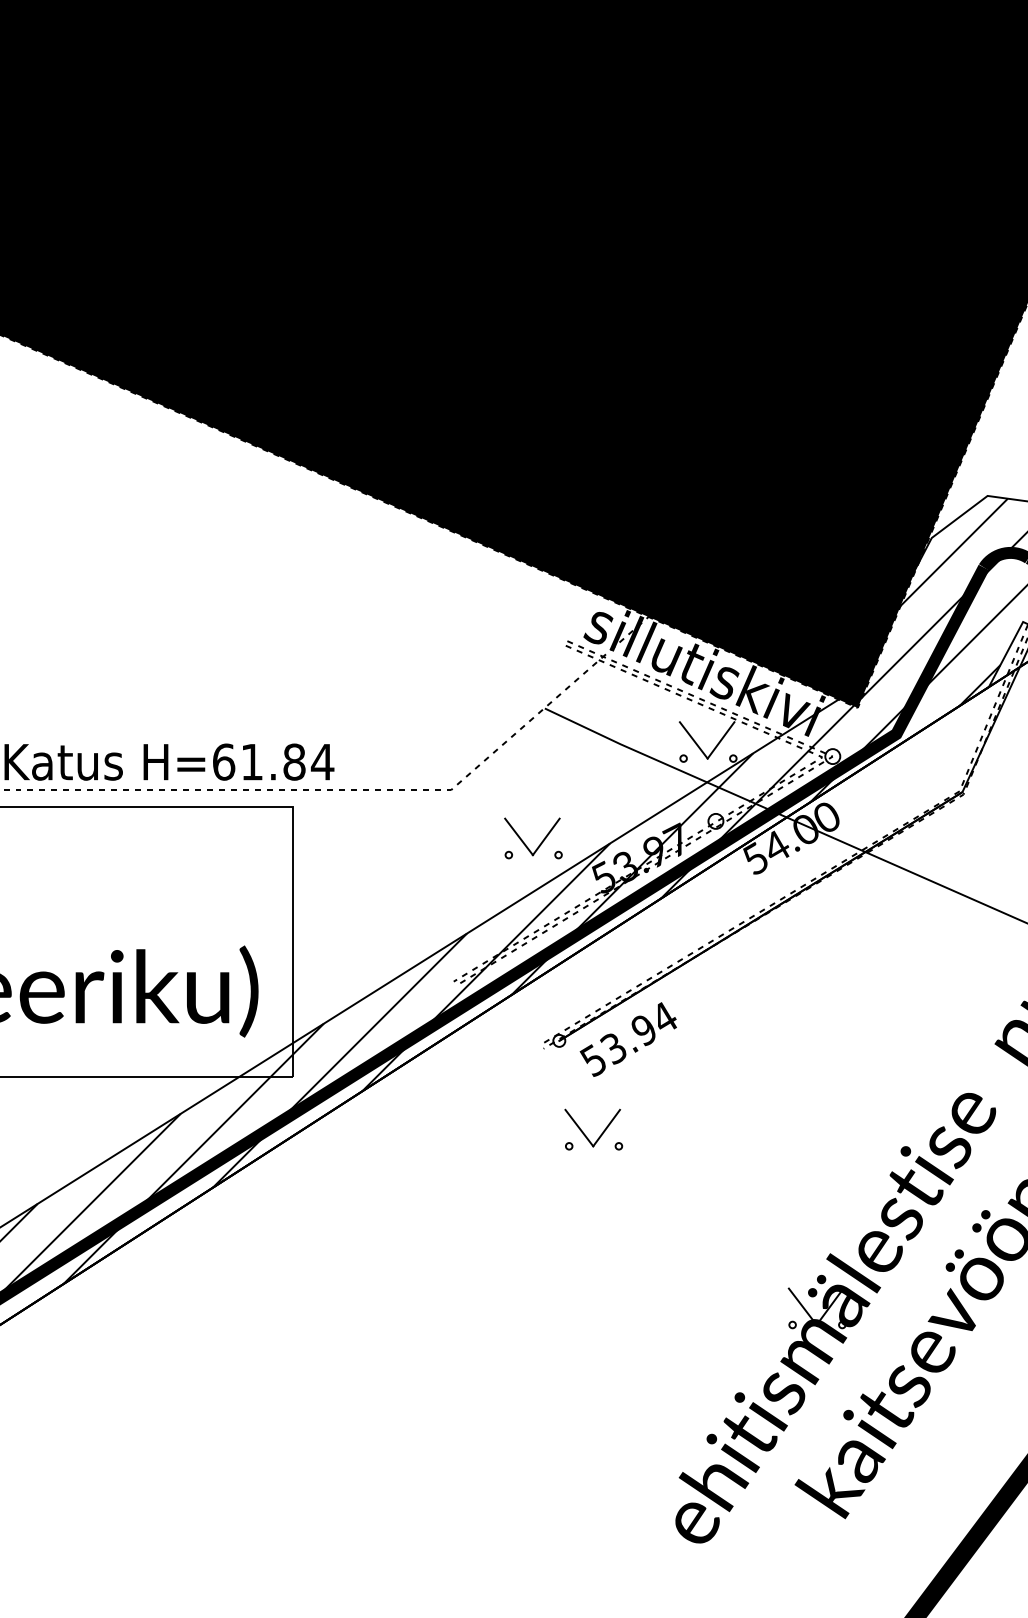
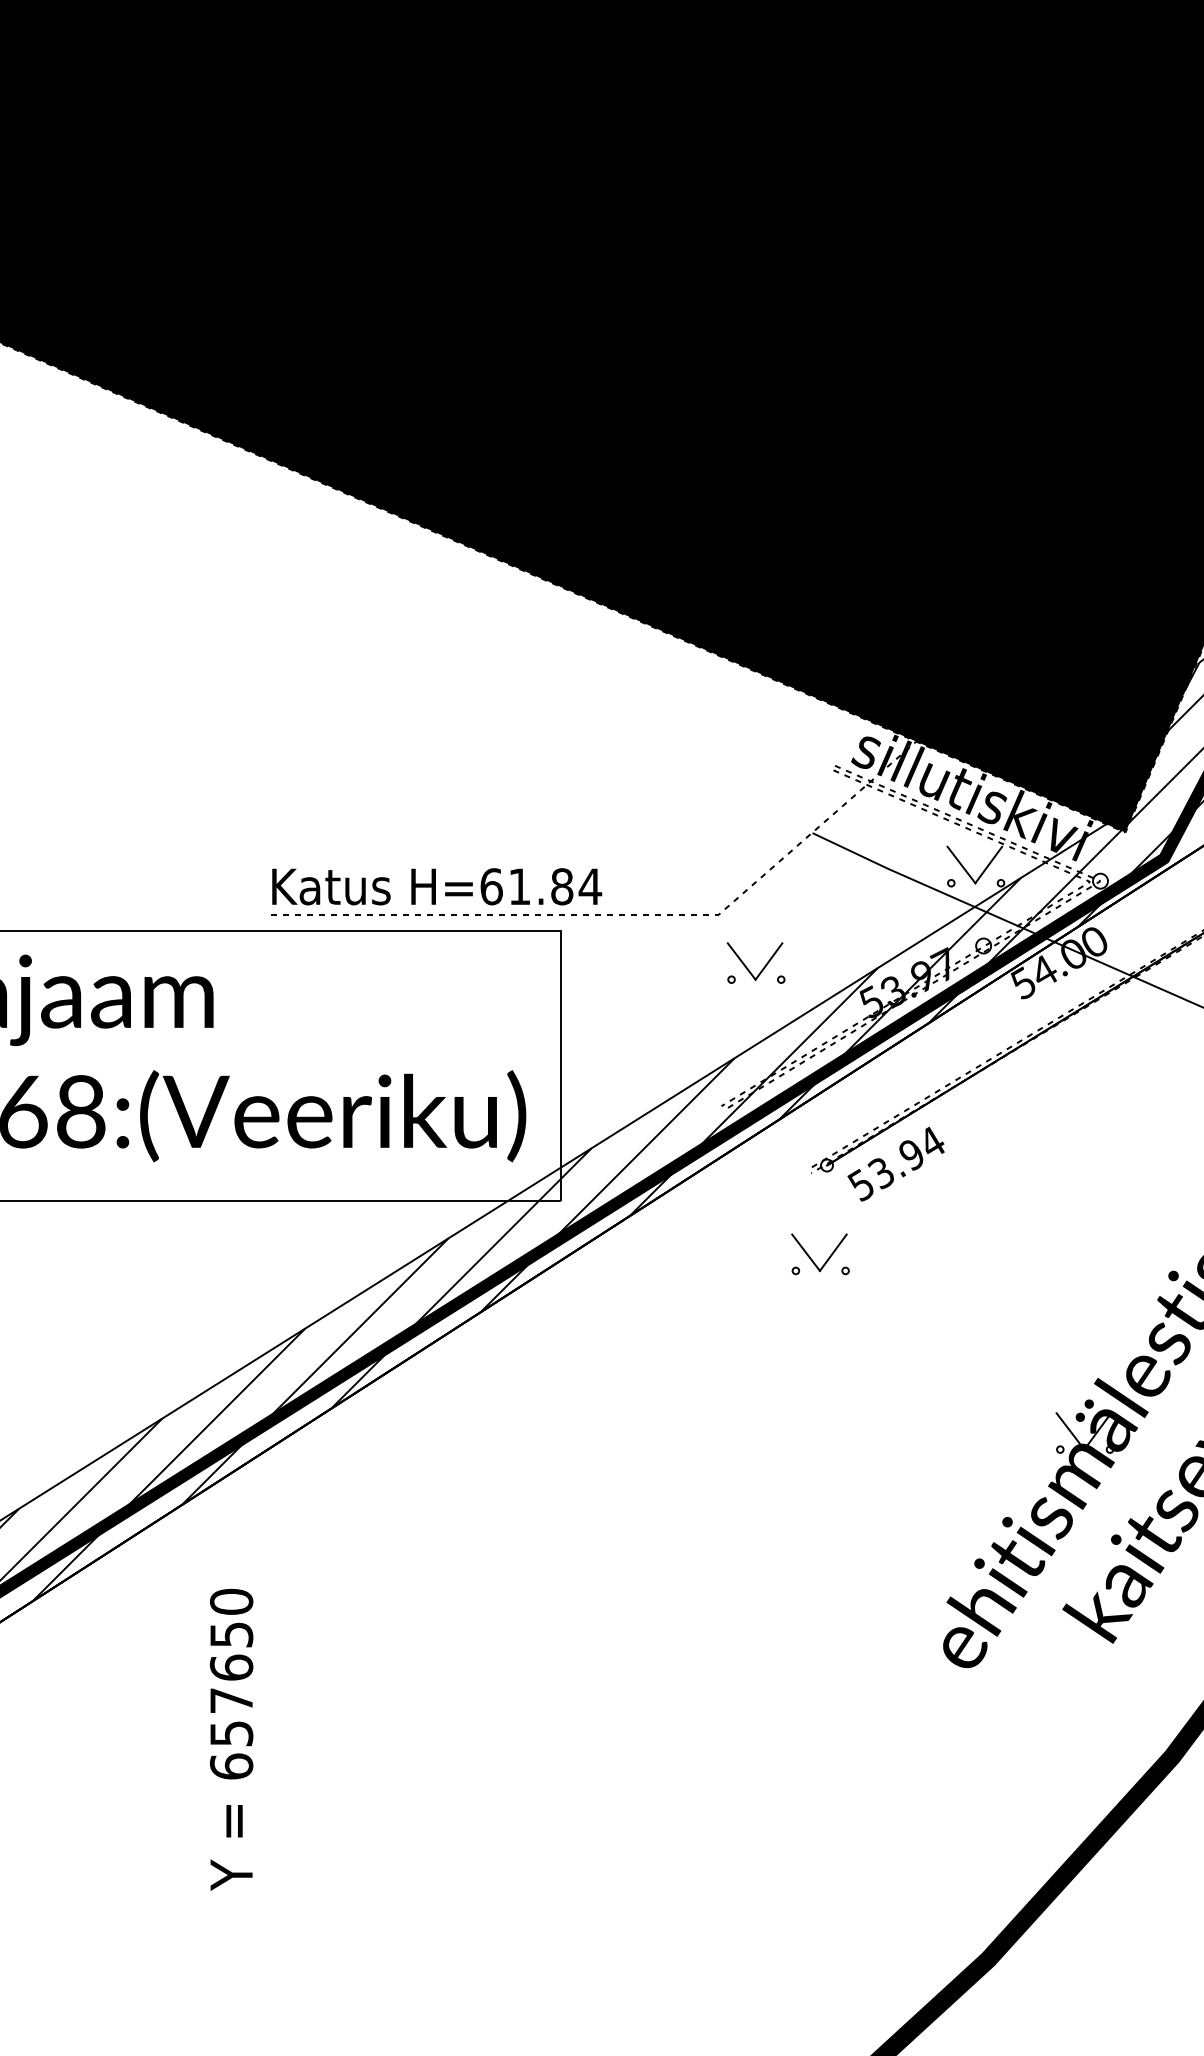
part: (525, 843) -> (748, 968), moved
part: (600, 1133) -> (827, 1258), moved

